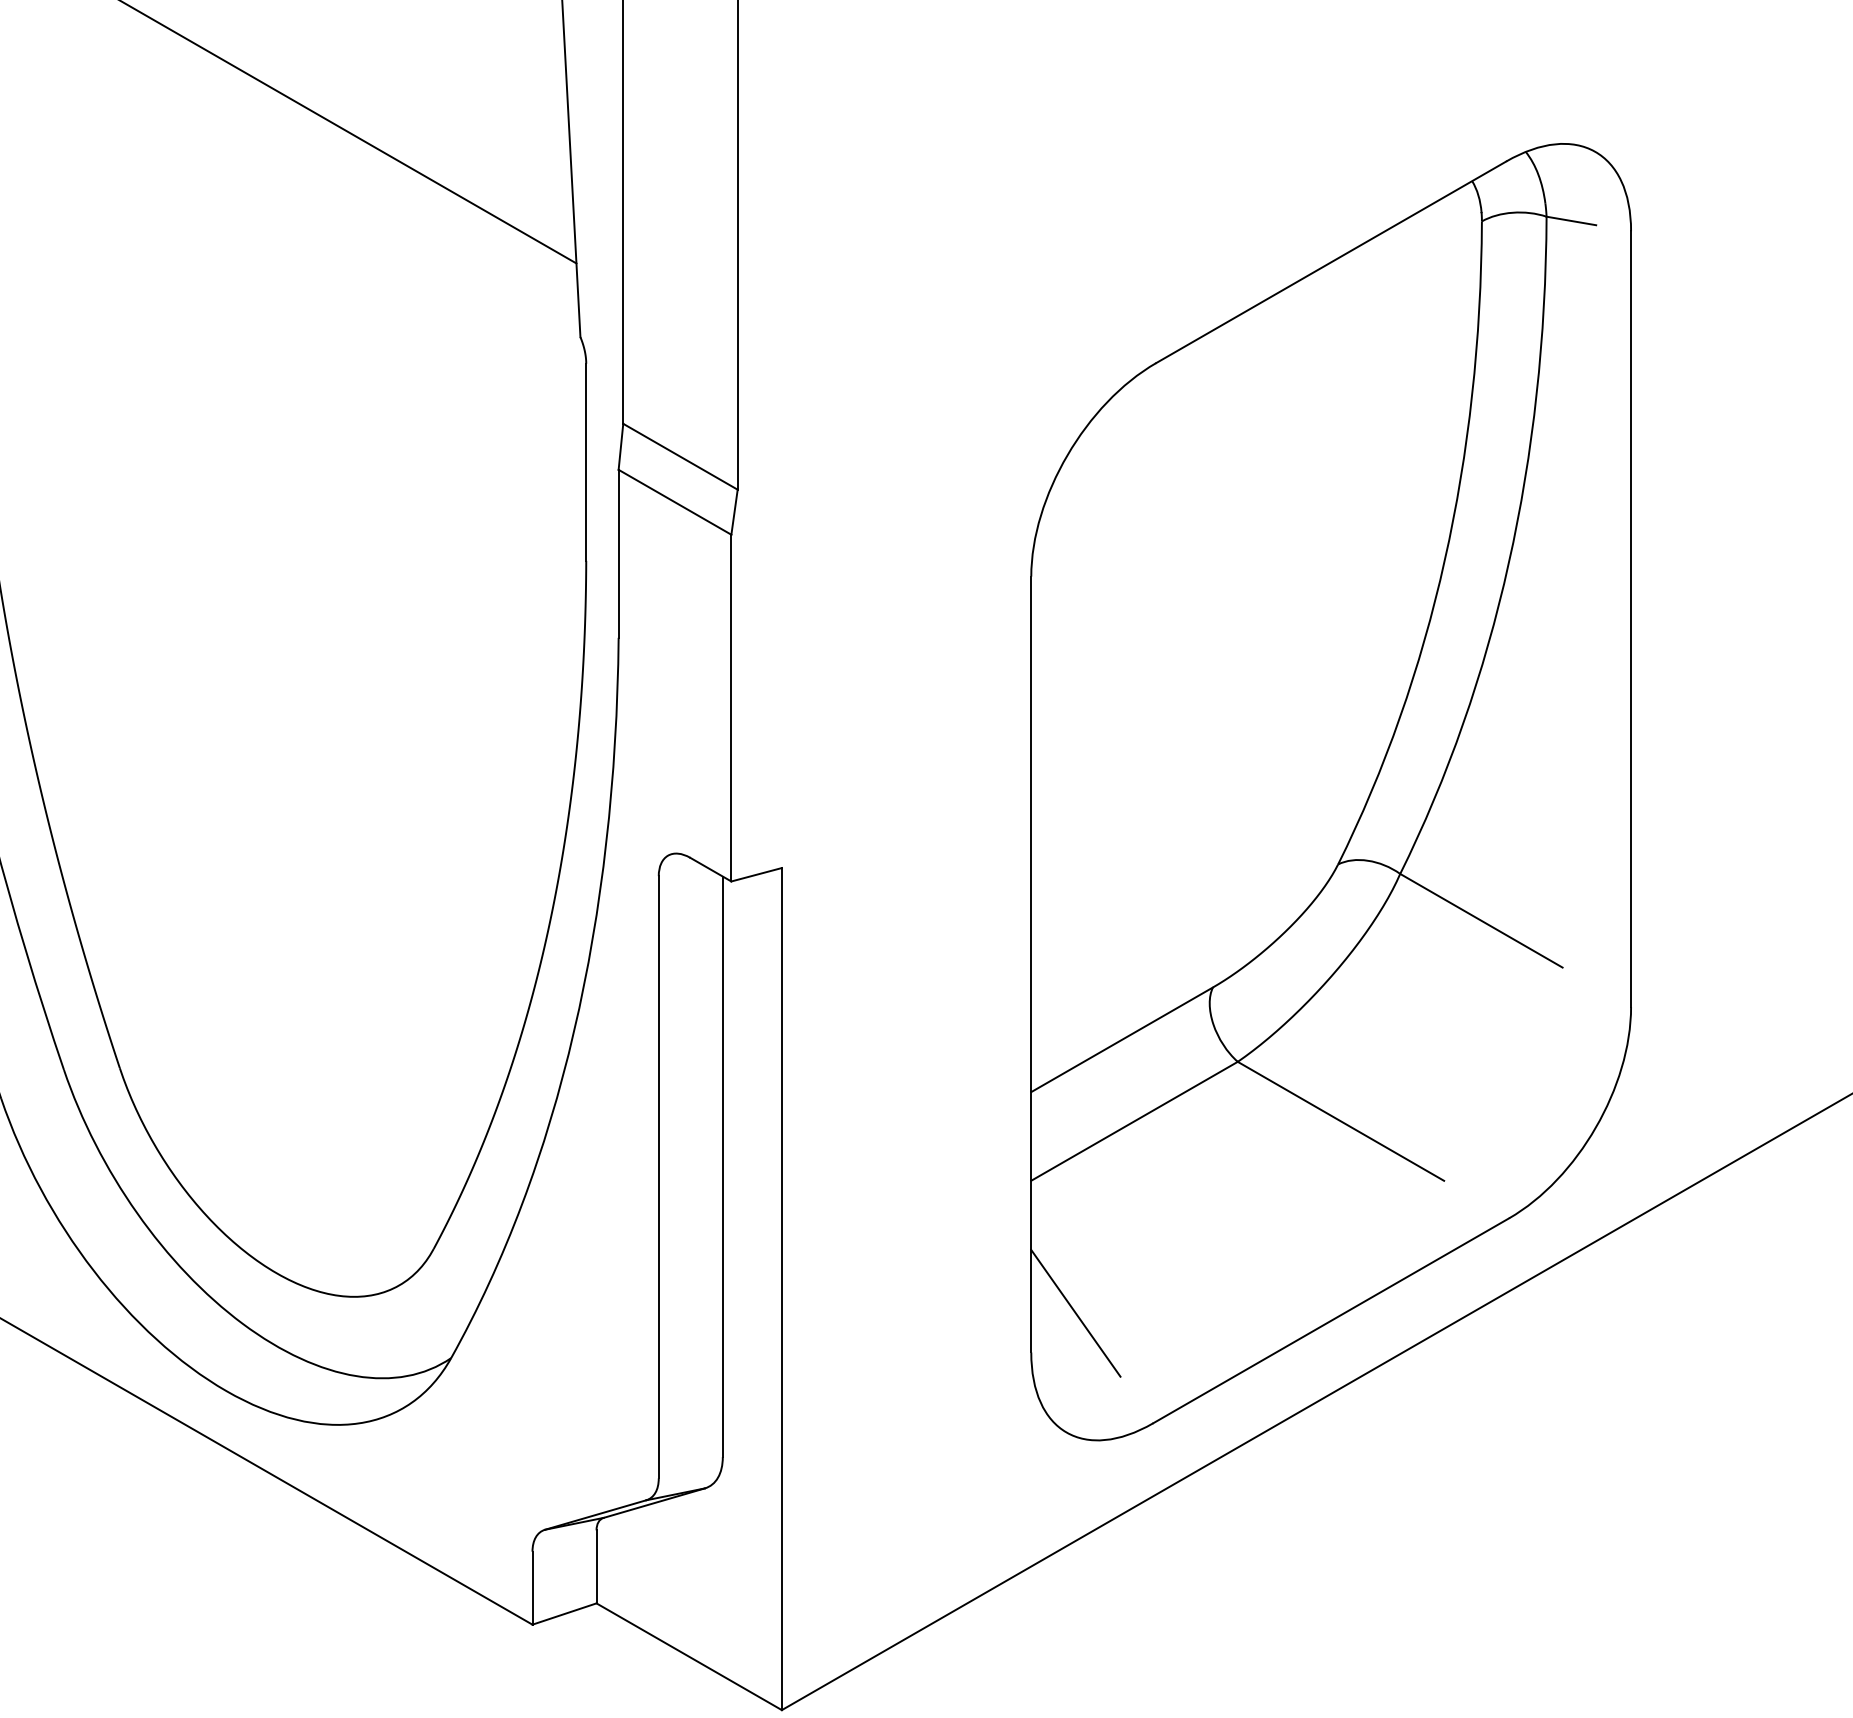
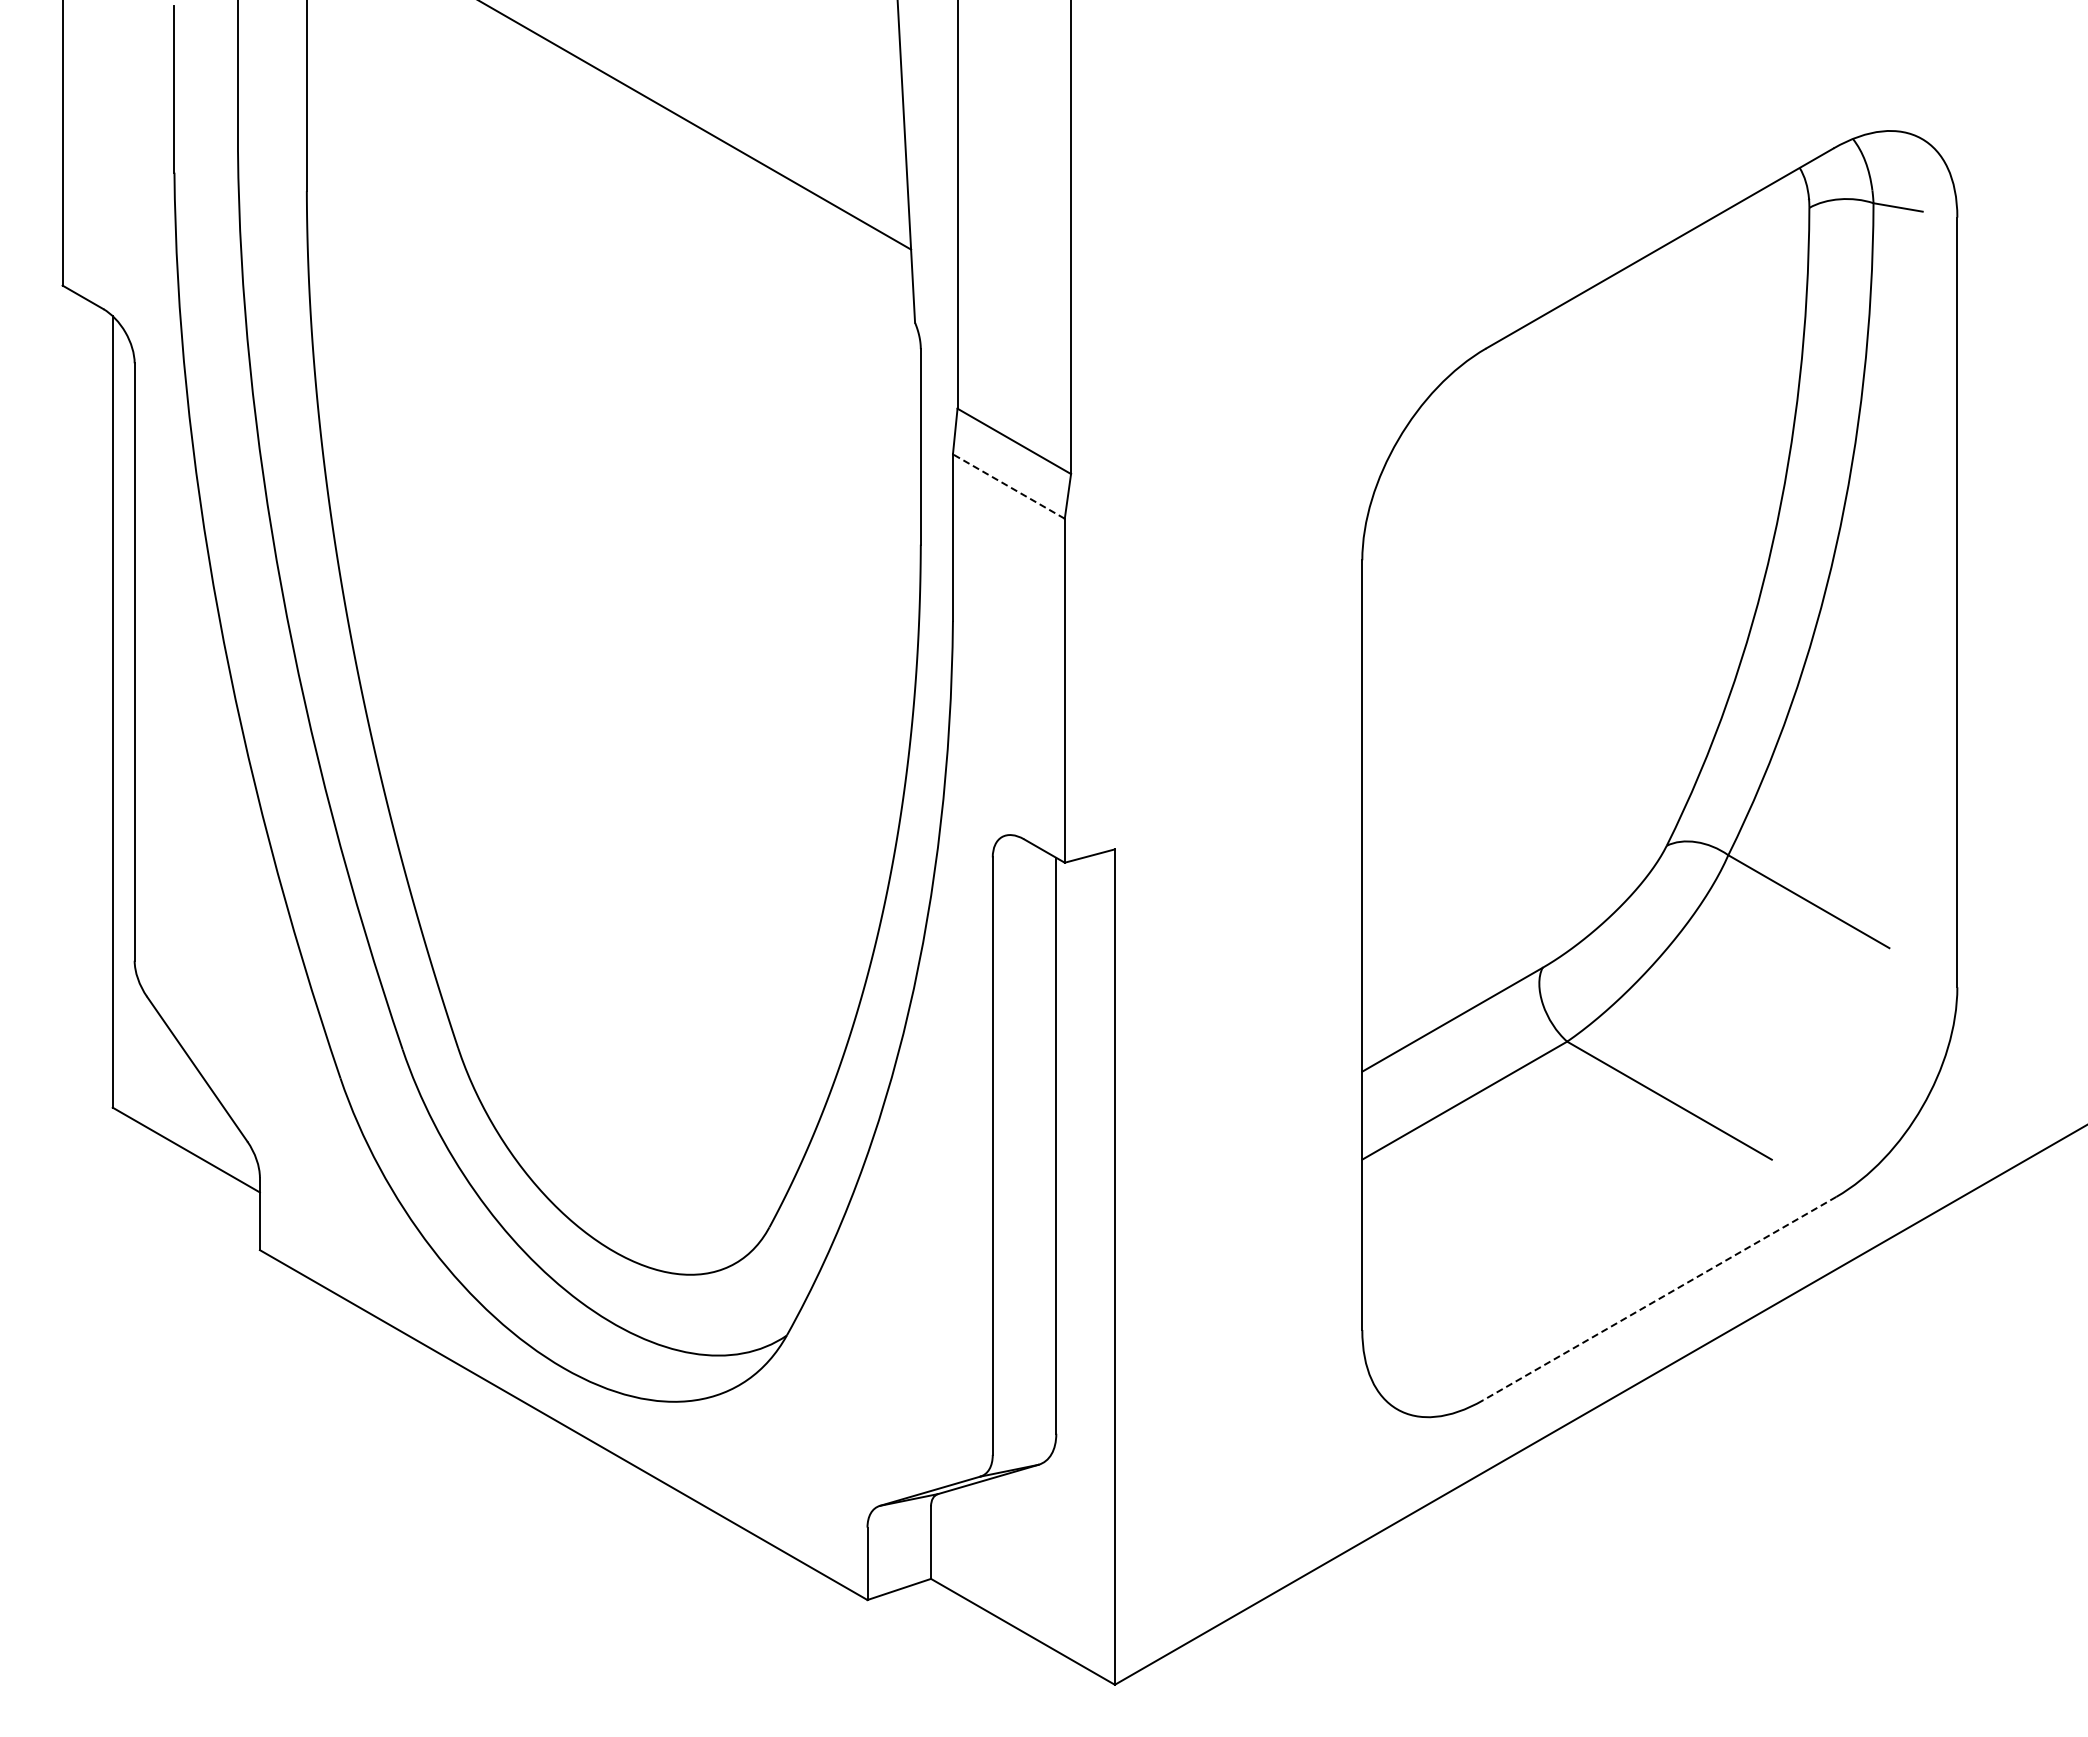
line: (674, 502) -> (1008, 486), solid -> dashed
line: (1075, 1313) -> (1406, 1291), removed
line: (1330, 1320) -> (1659, 1298), solid -> dashed

